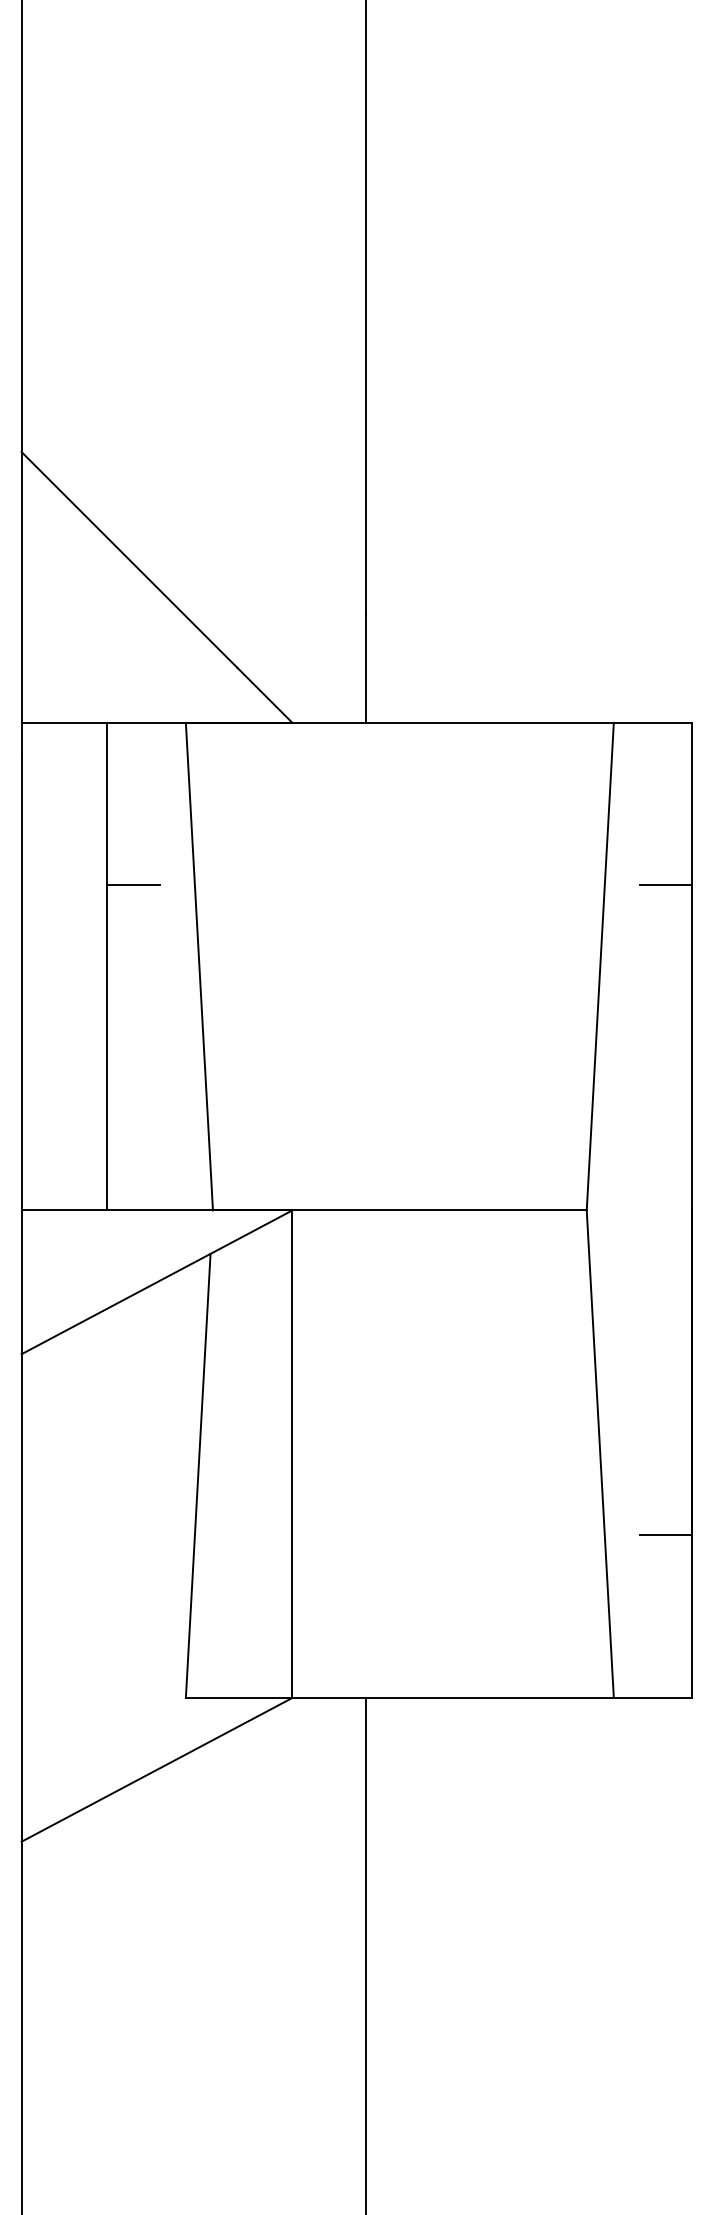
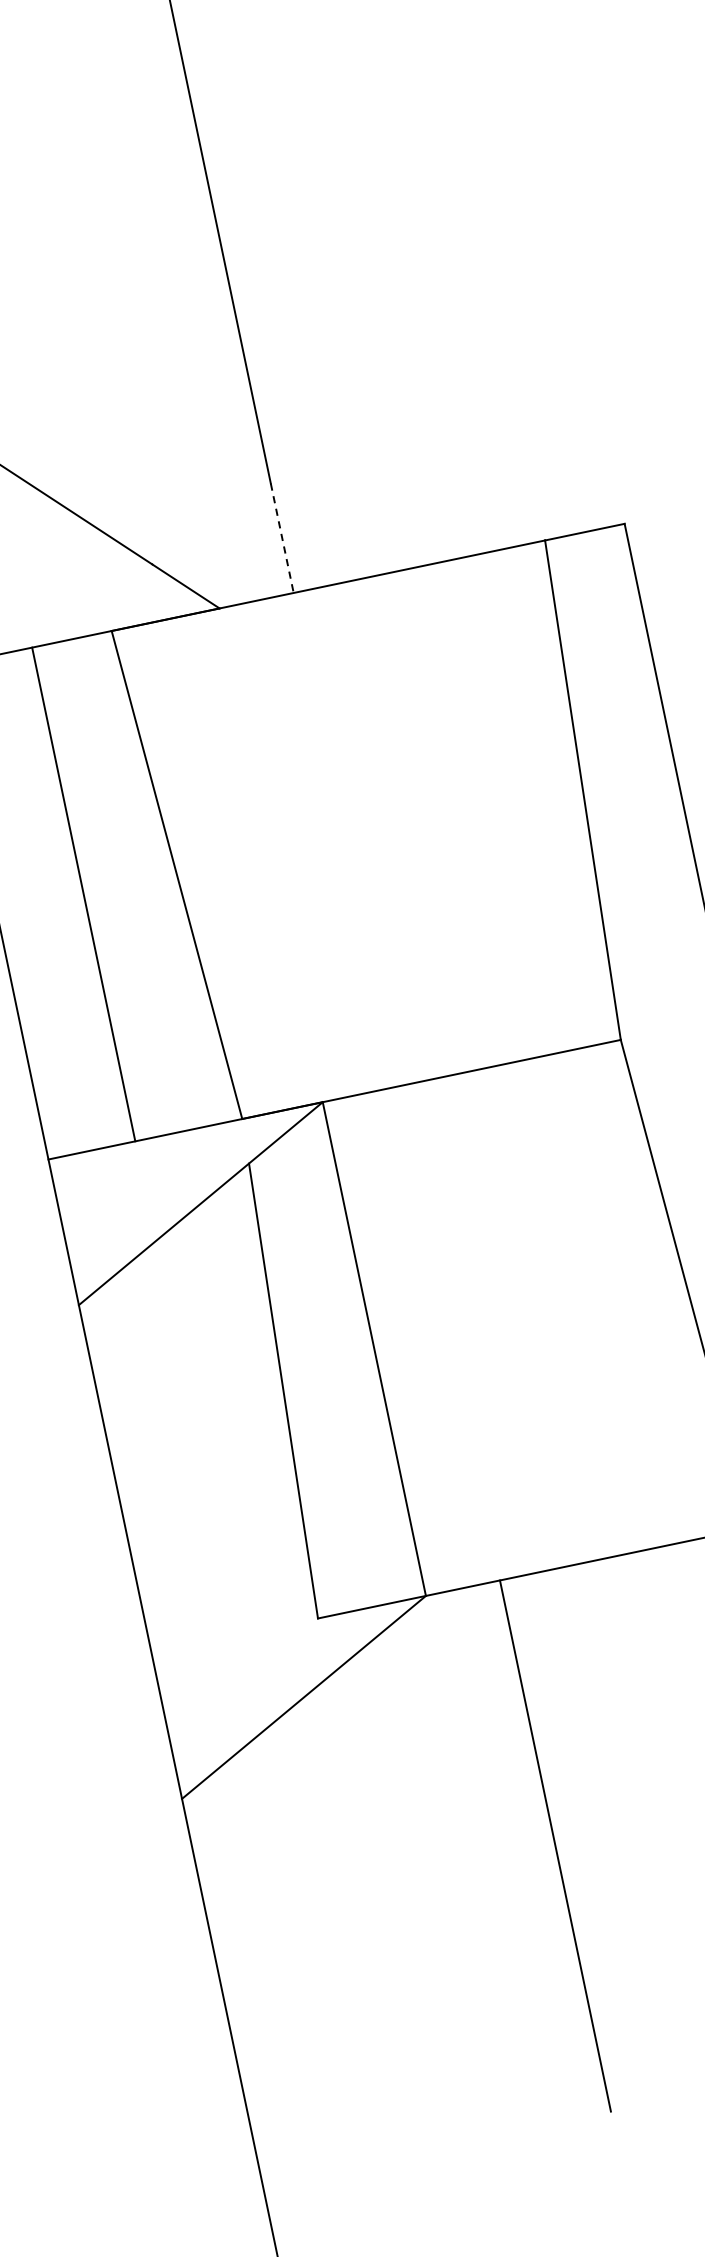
line: (365, 669) -> (282, 538), solid -> dashed
line: (133, 885) -> (93, 806), removed
line: (666, 885) -> (632, 694), removed

